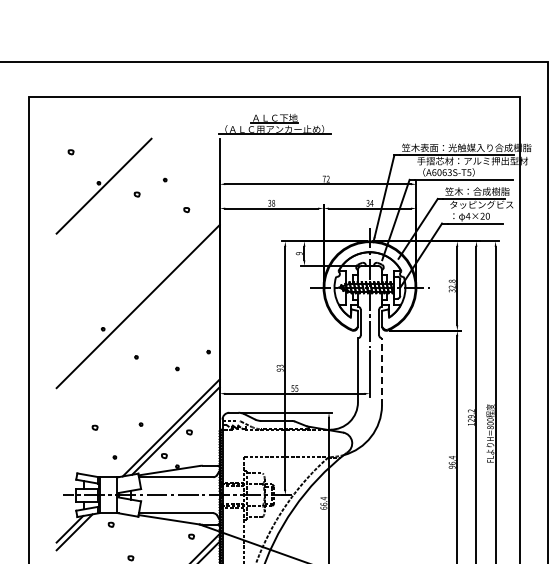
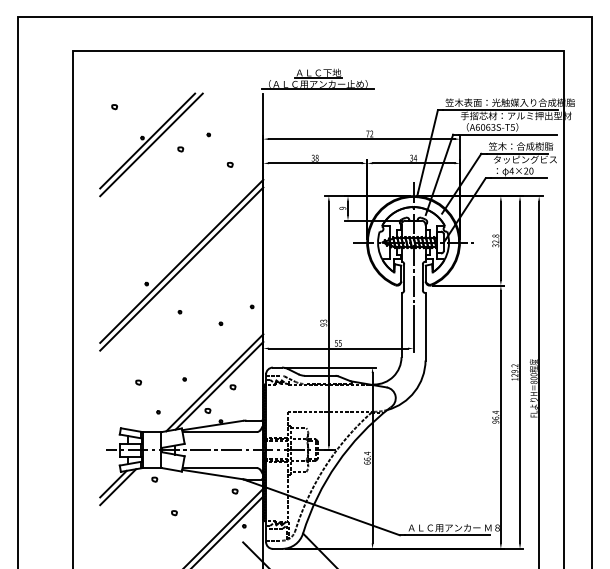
line: (107, 189) -> (151, 144), added
line: (137, 313) -> (181, 268), added
line: (381, 371) -> (425, 326), dashed -> solid

